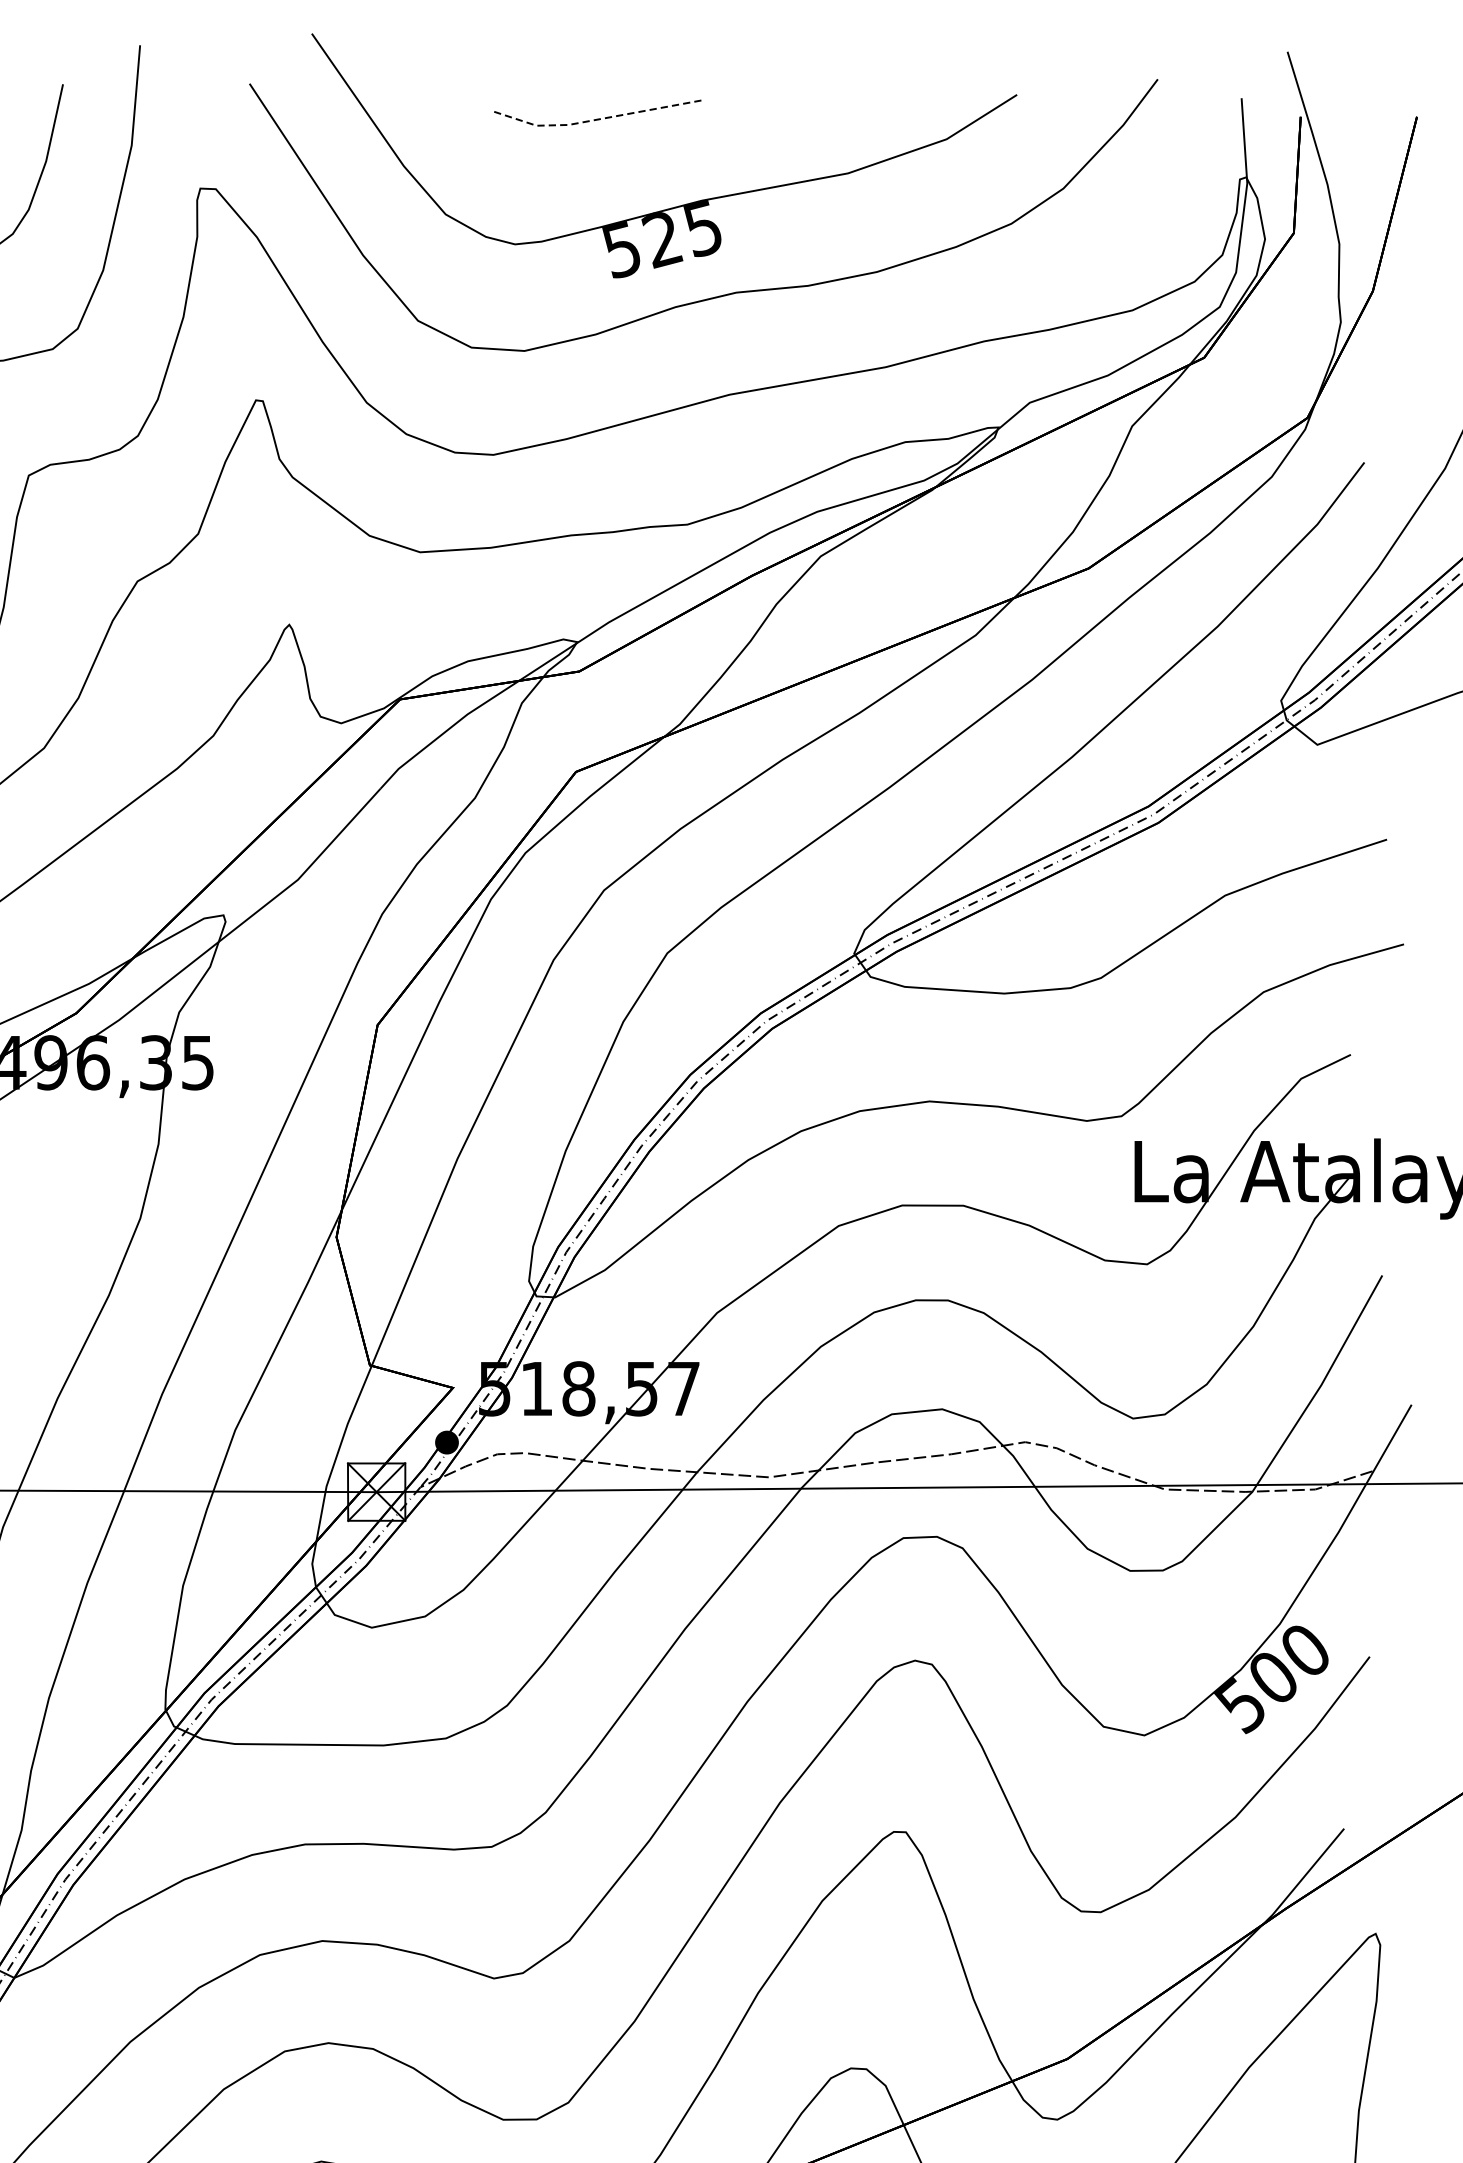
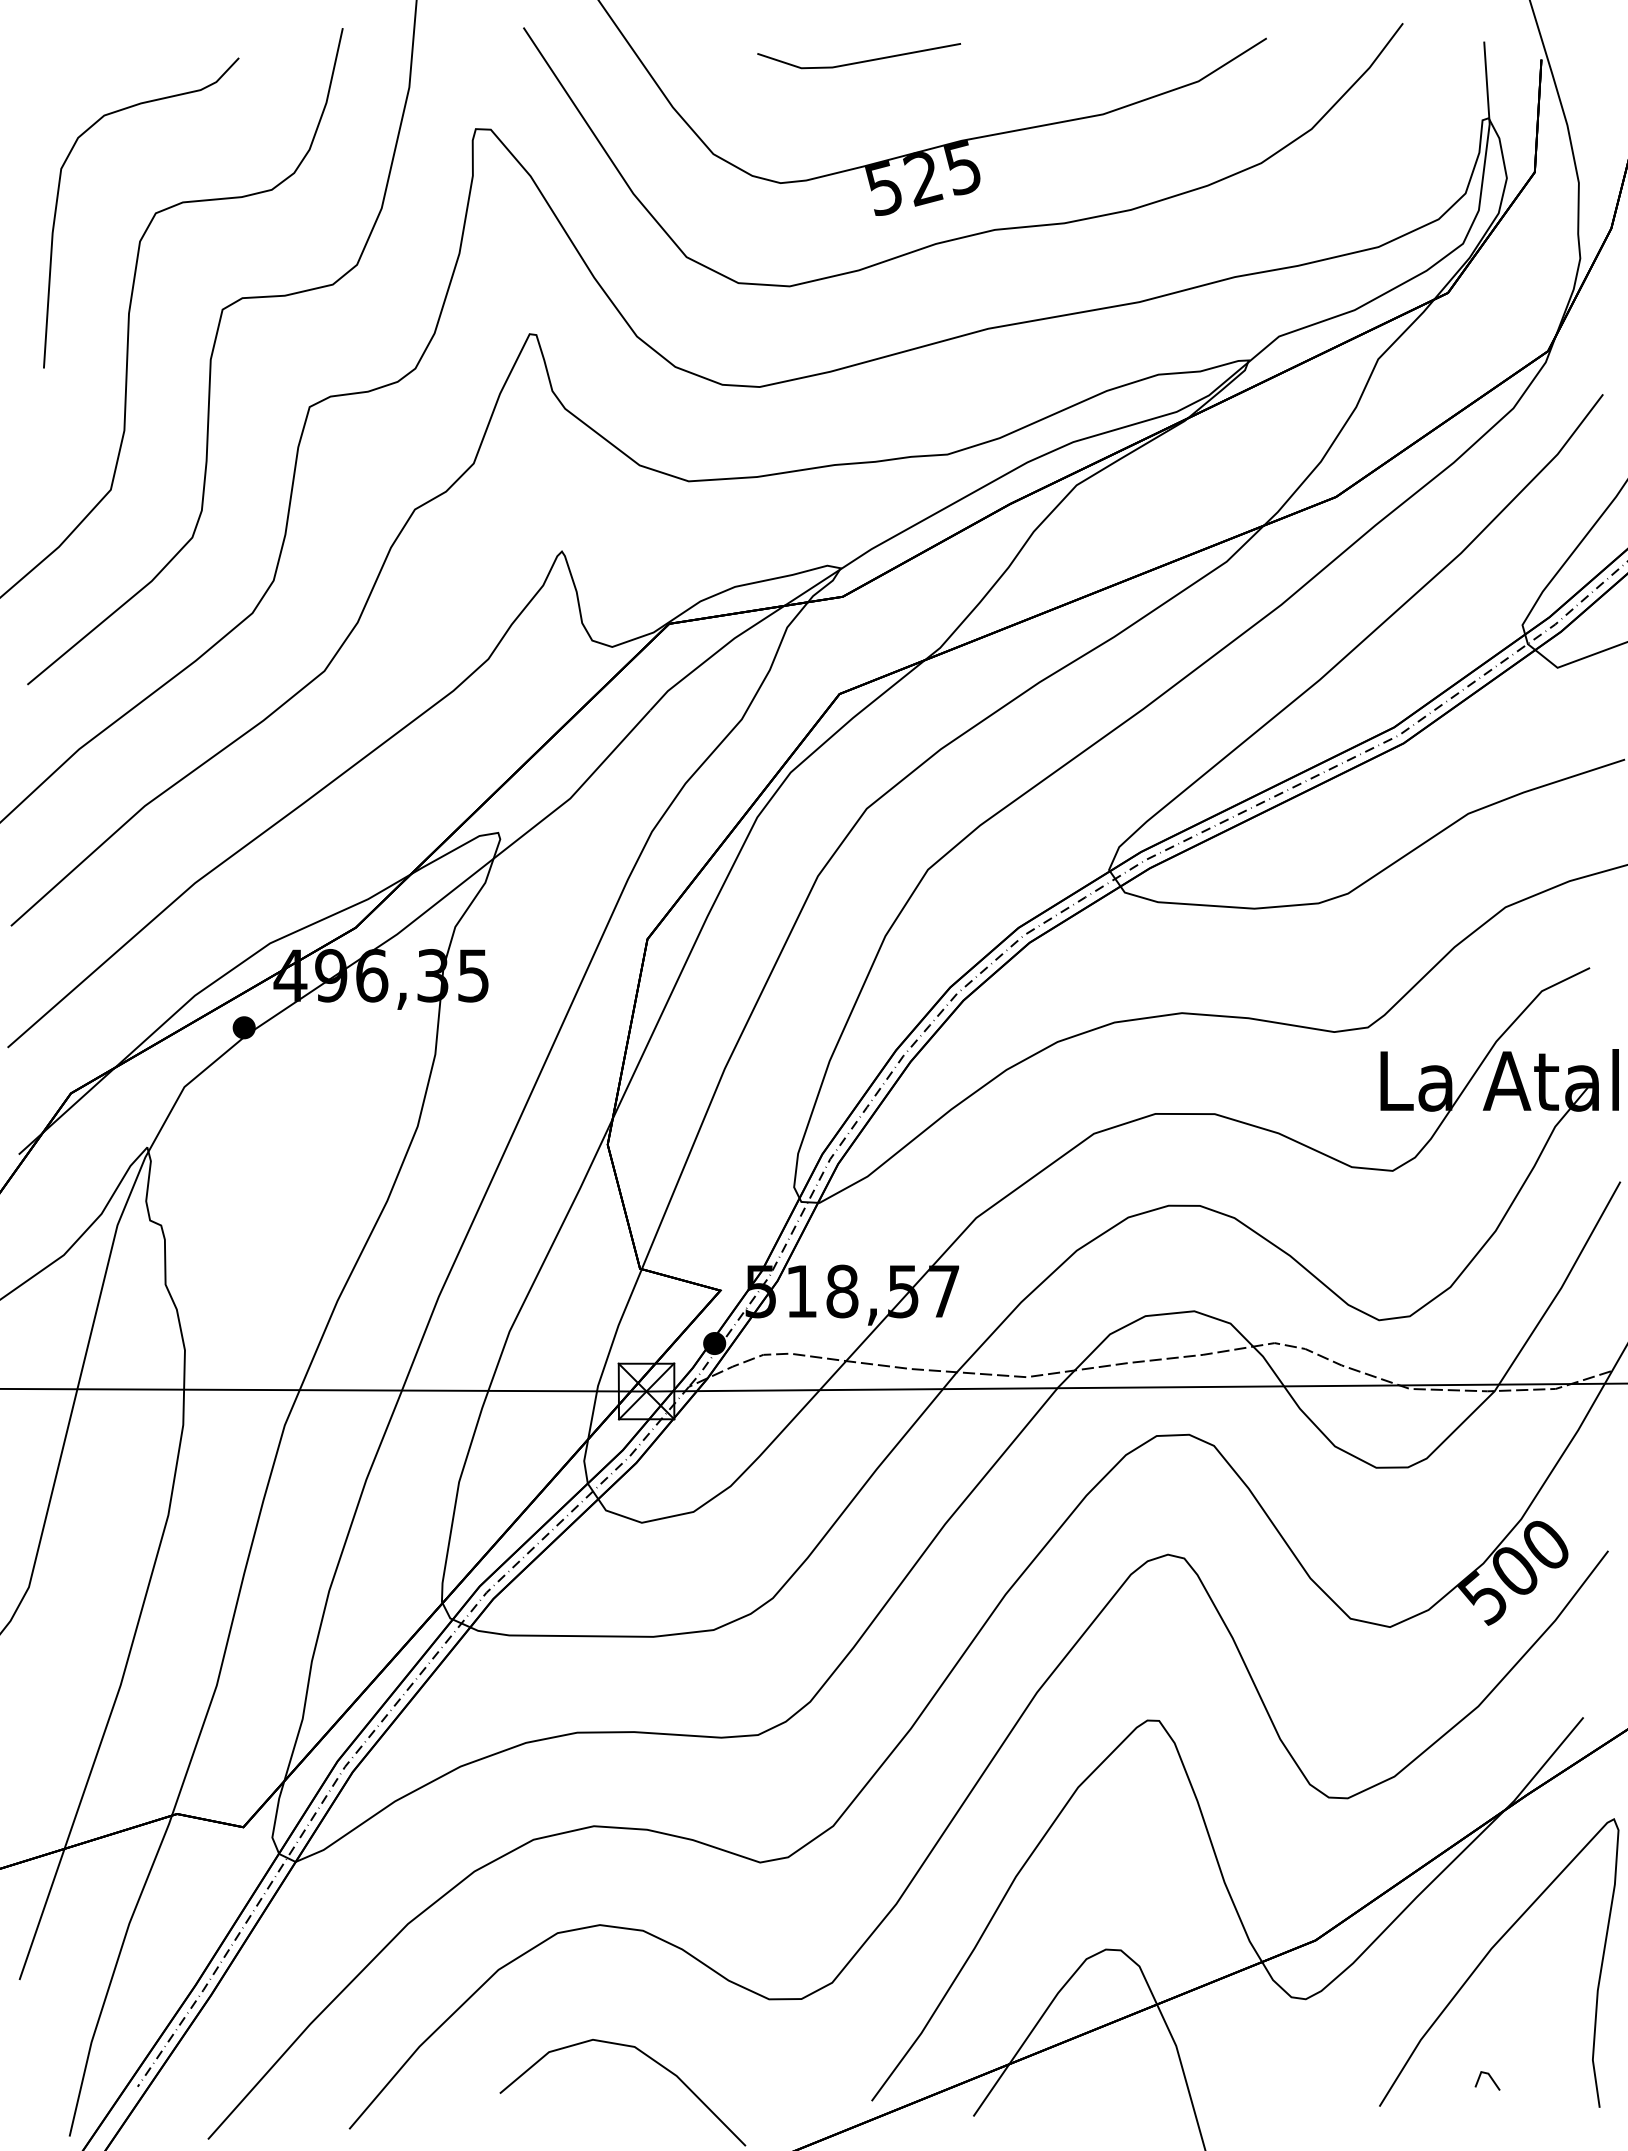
line: (593, 119) -> (856, 62), dashed -> solid

